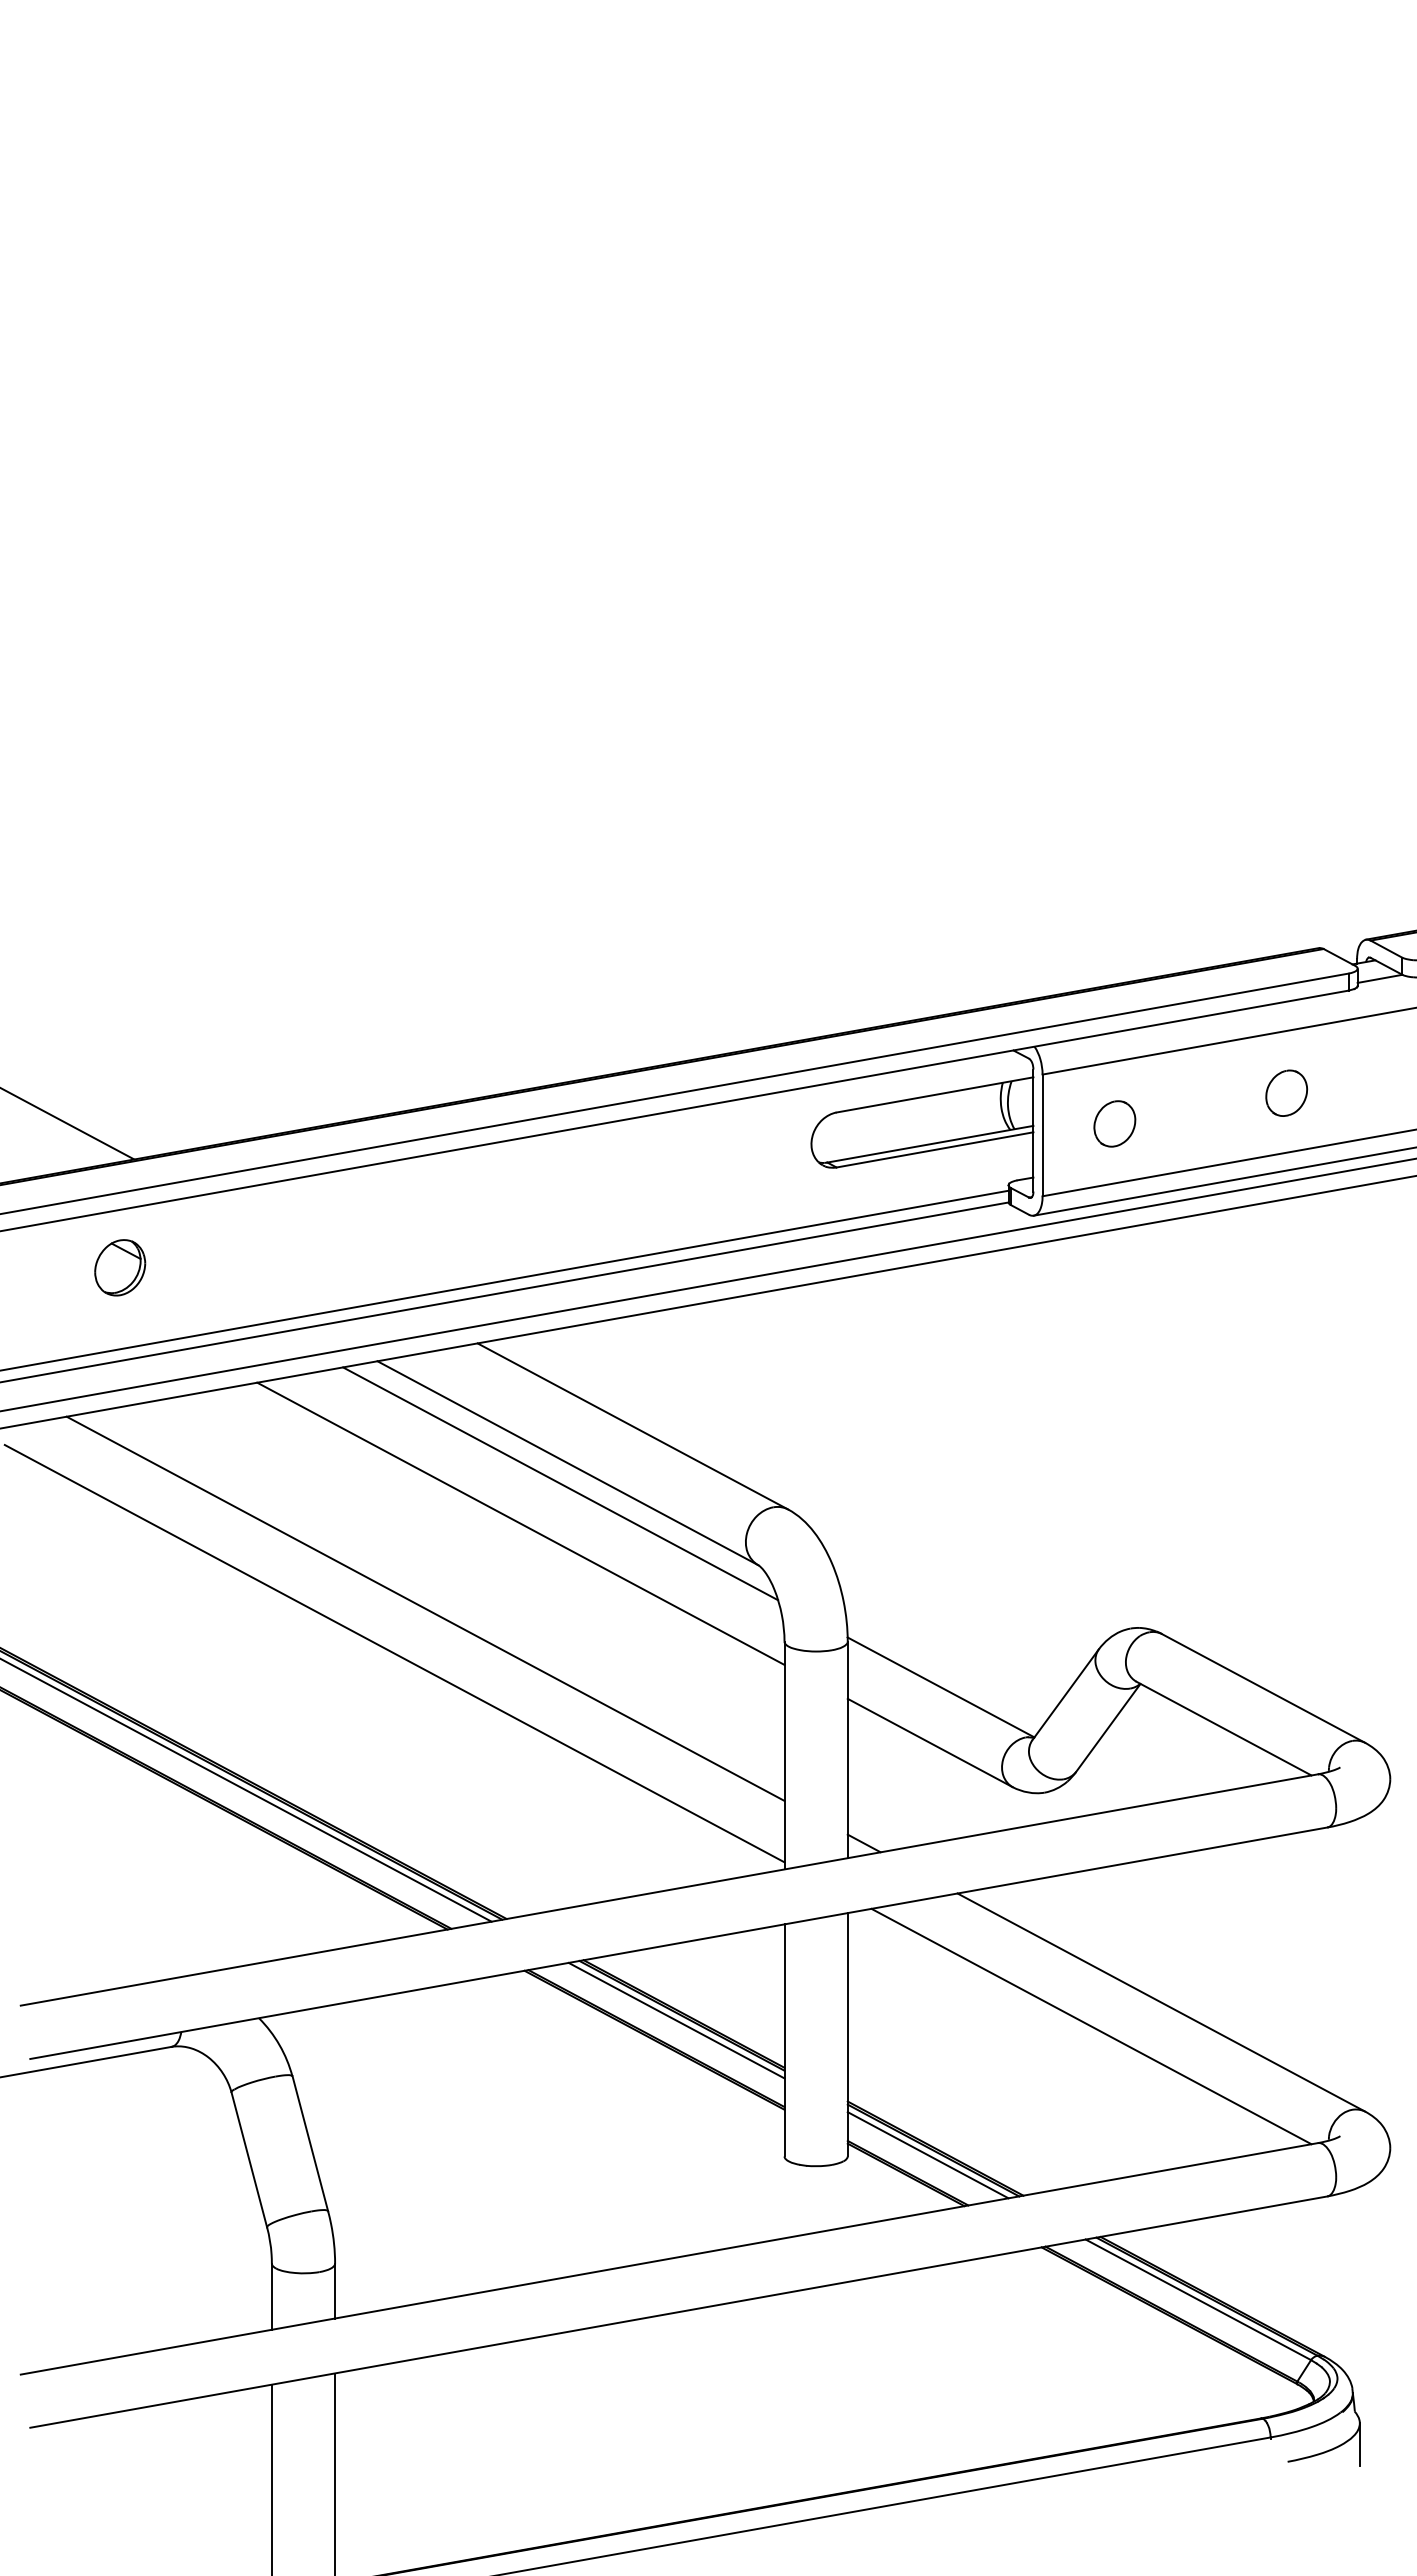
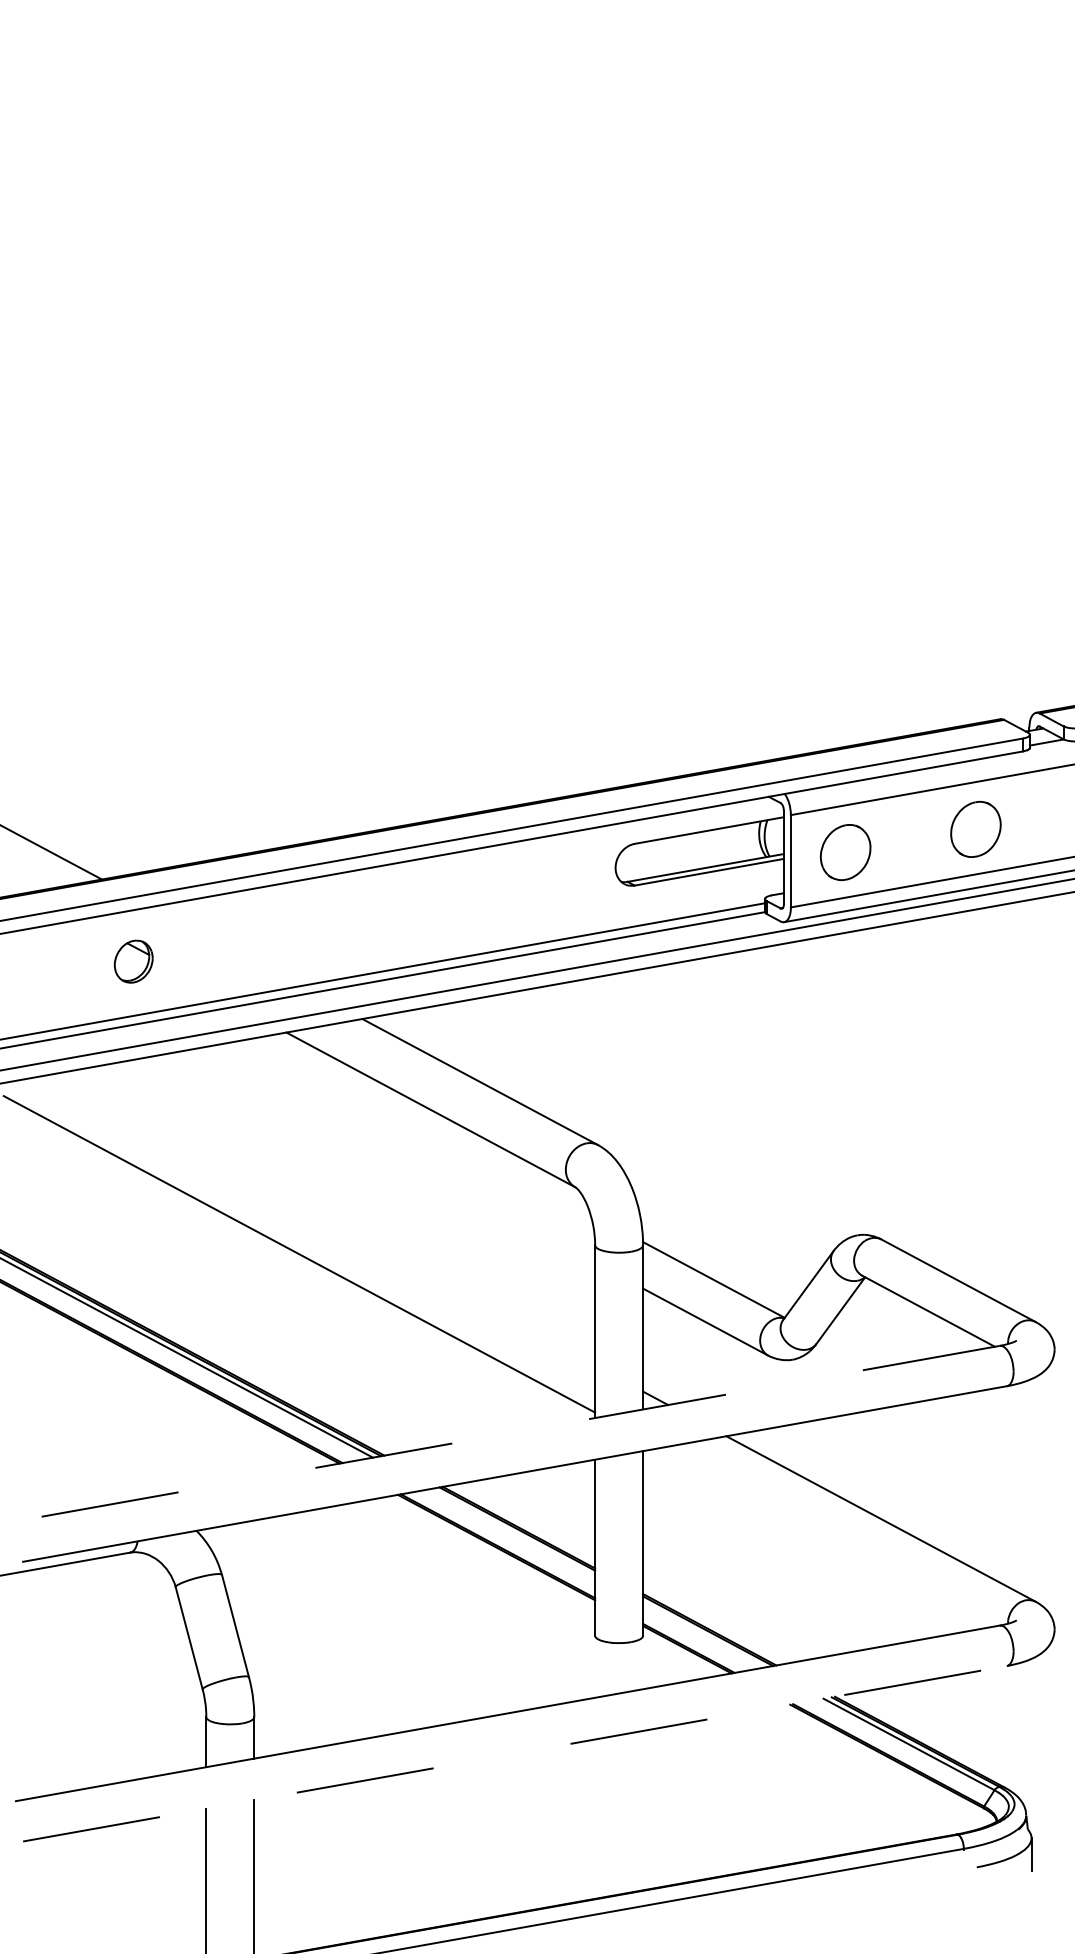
part: (1286, 1092) -> (975, 828), size x1.6
part: (1114, 1123) -> (845, 852), size x1.6
part: (120, 1267) -> (133, 961), moved
line: (560, 1483) -> (425, 1125), removed
line: (520, 1523) -> (394, 1155), removed
line: (425, 1608) -> (322, 1220), removed
line: (669, 1890) -> (507, 1433), solid -> dashed
line: (676, 2020) -> (513, 1532), removed
line: (1091, 2026) -> (828, 1537), removed
line: (927, 2155) -> (703, 1634), removed
line: (678, 2312) -> (514, 1754), solid -> dashed

